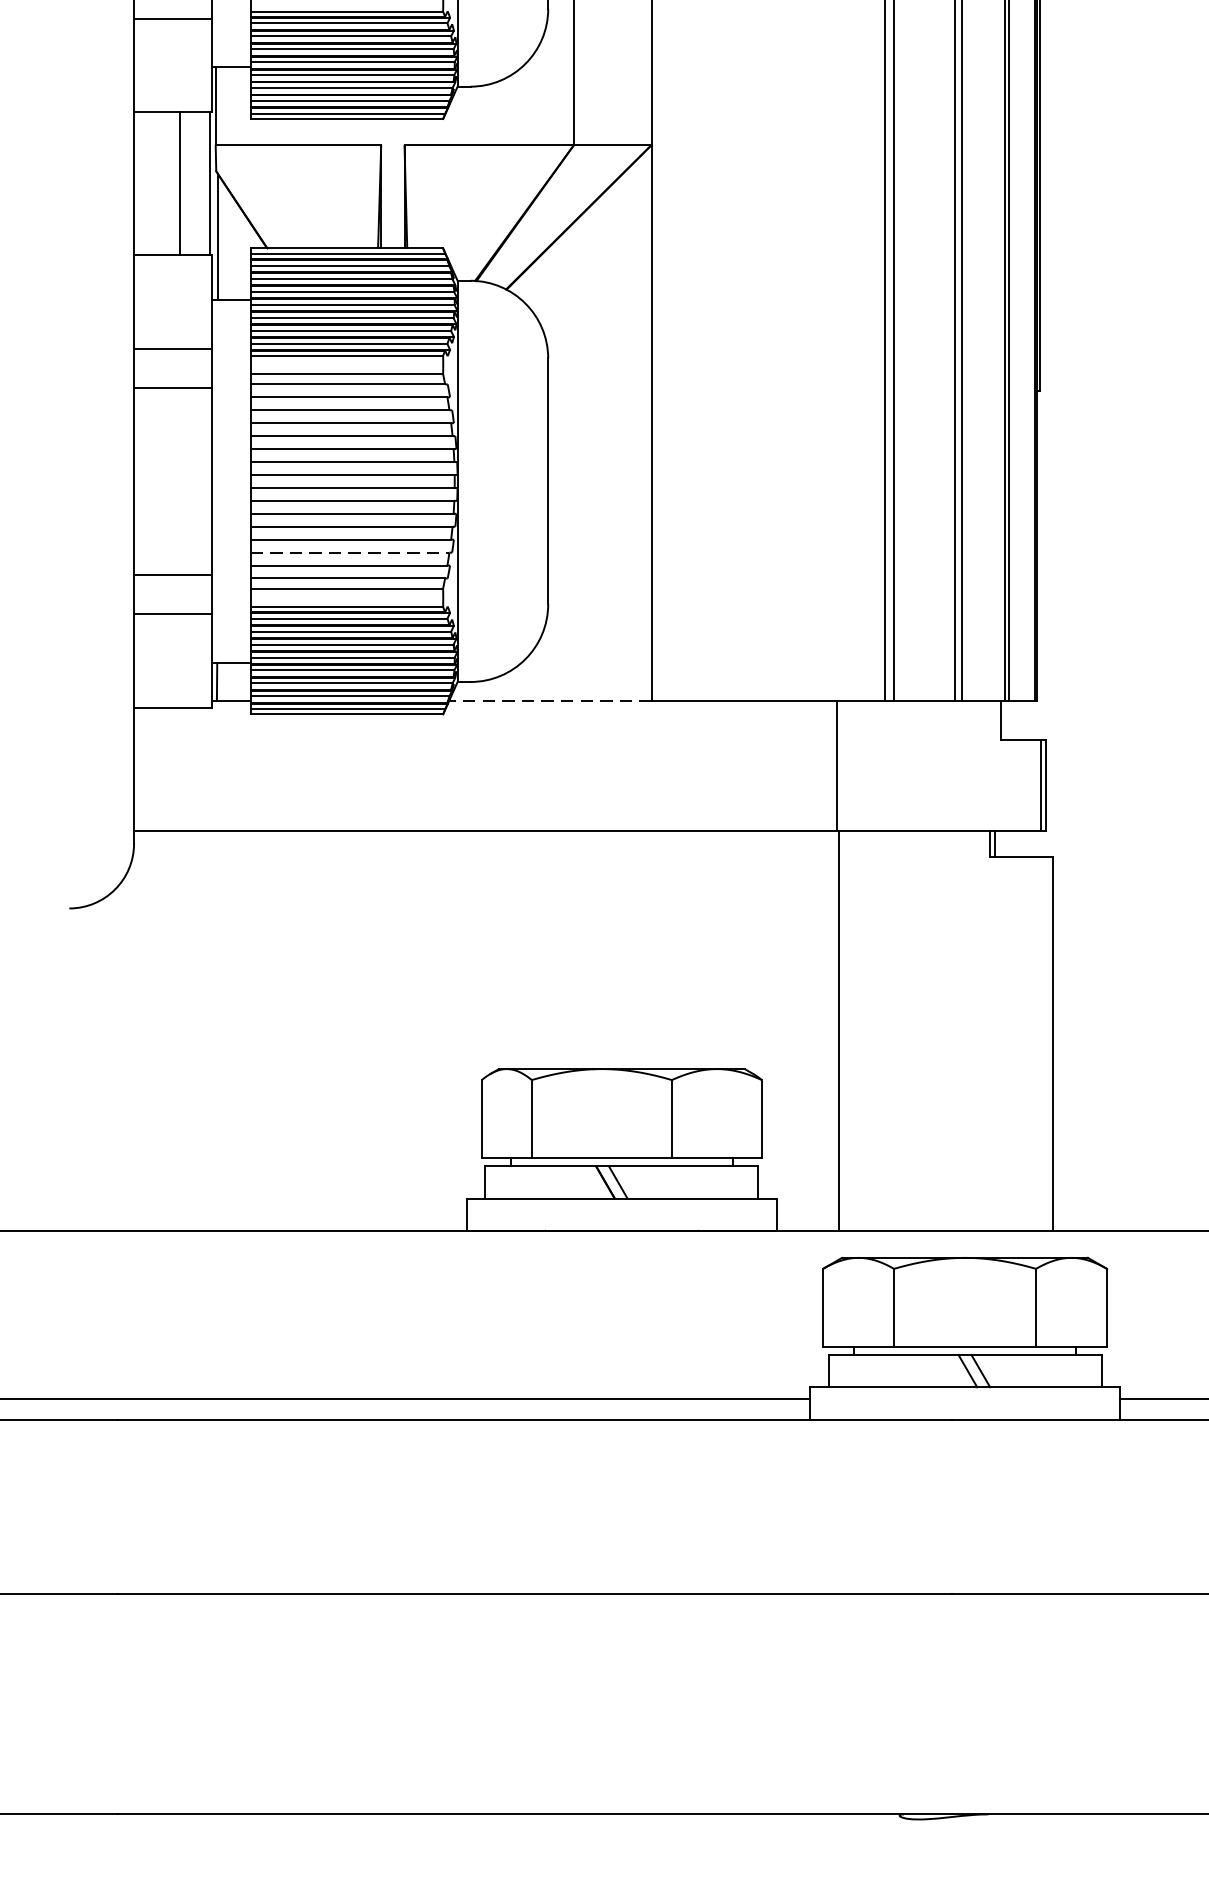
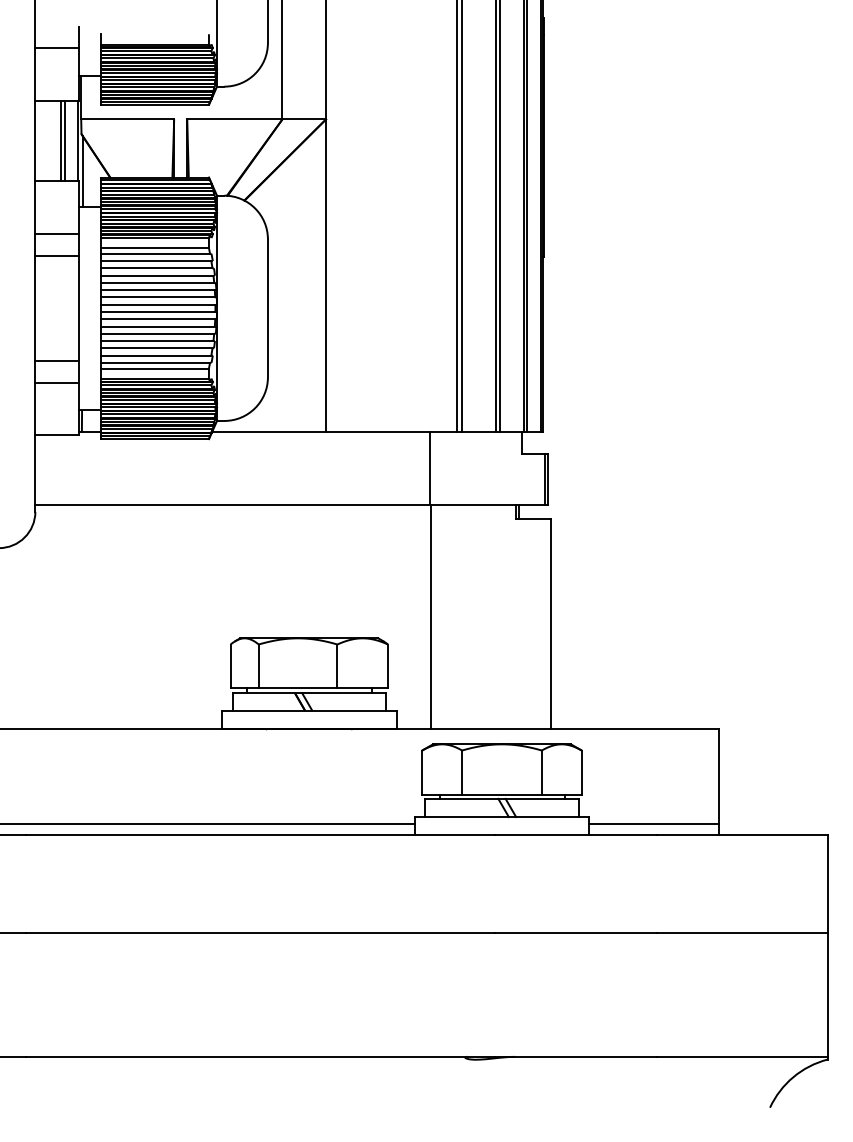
line: (187, 184) -> (65, 141), added
line: (349, 552) -> (156, 348), dashed -> solid
line: (550, 700) -> (269, 431), dashed -> solid

